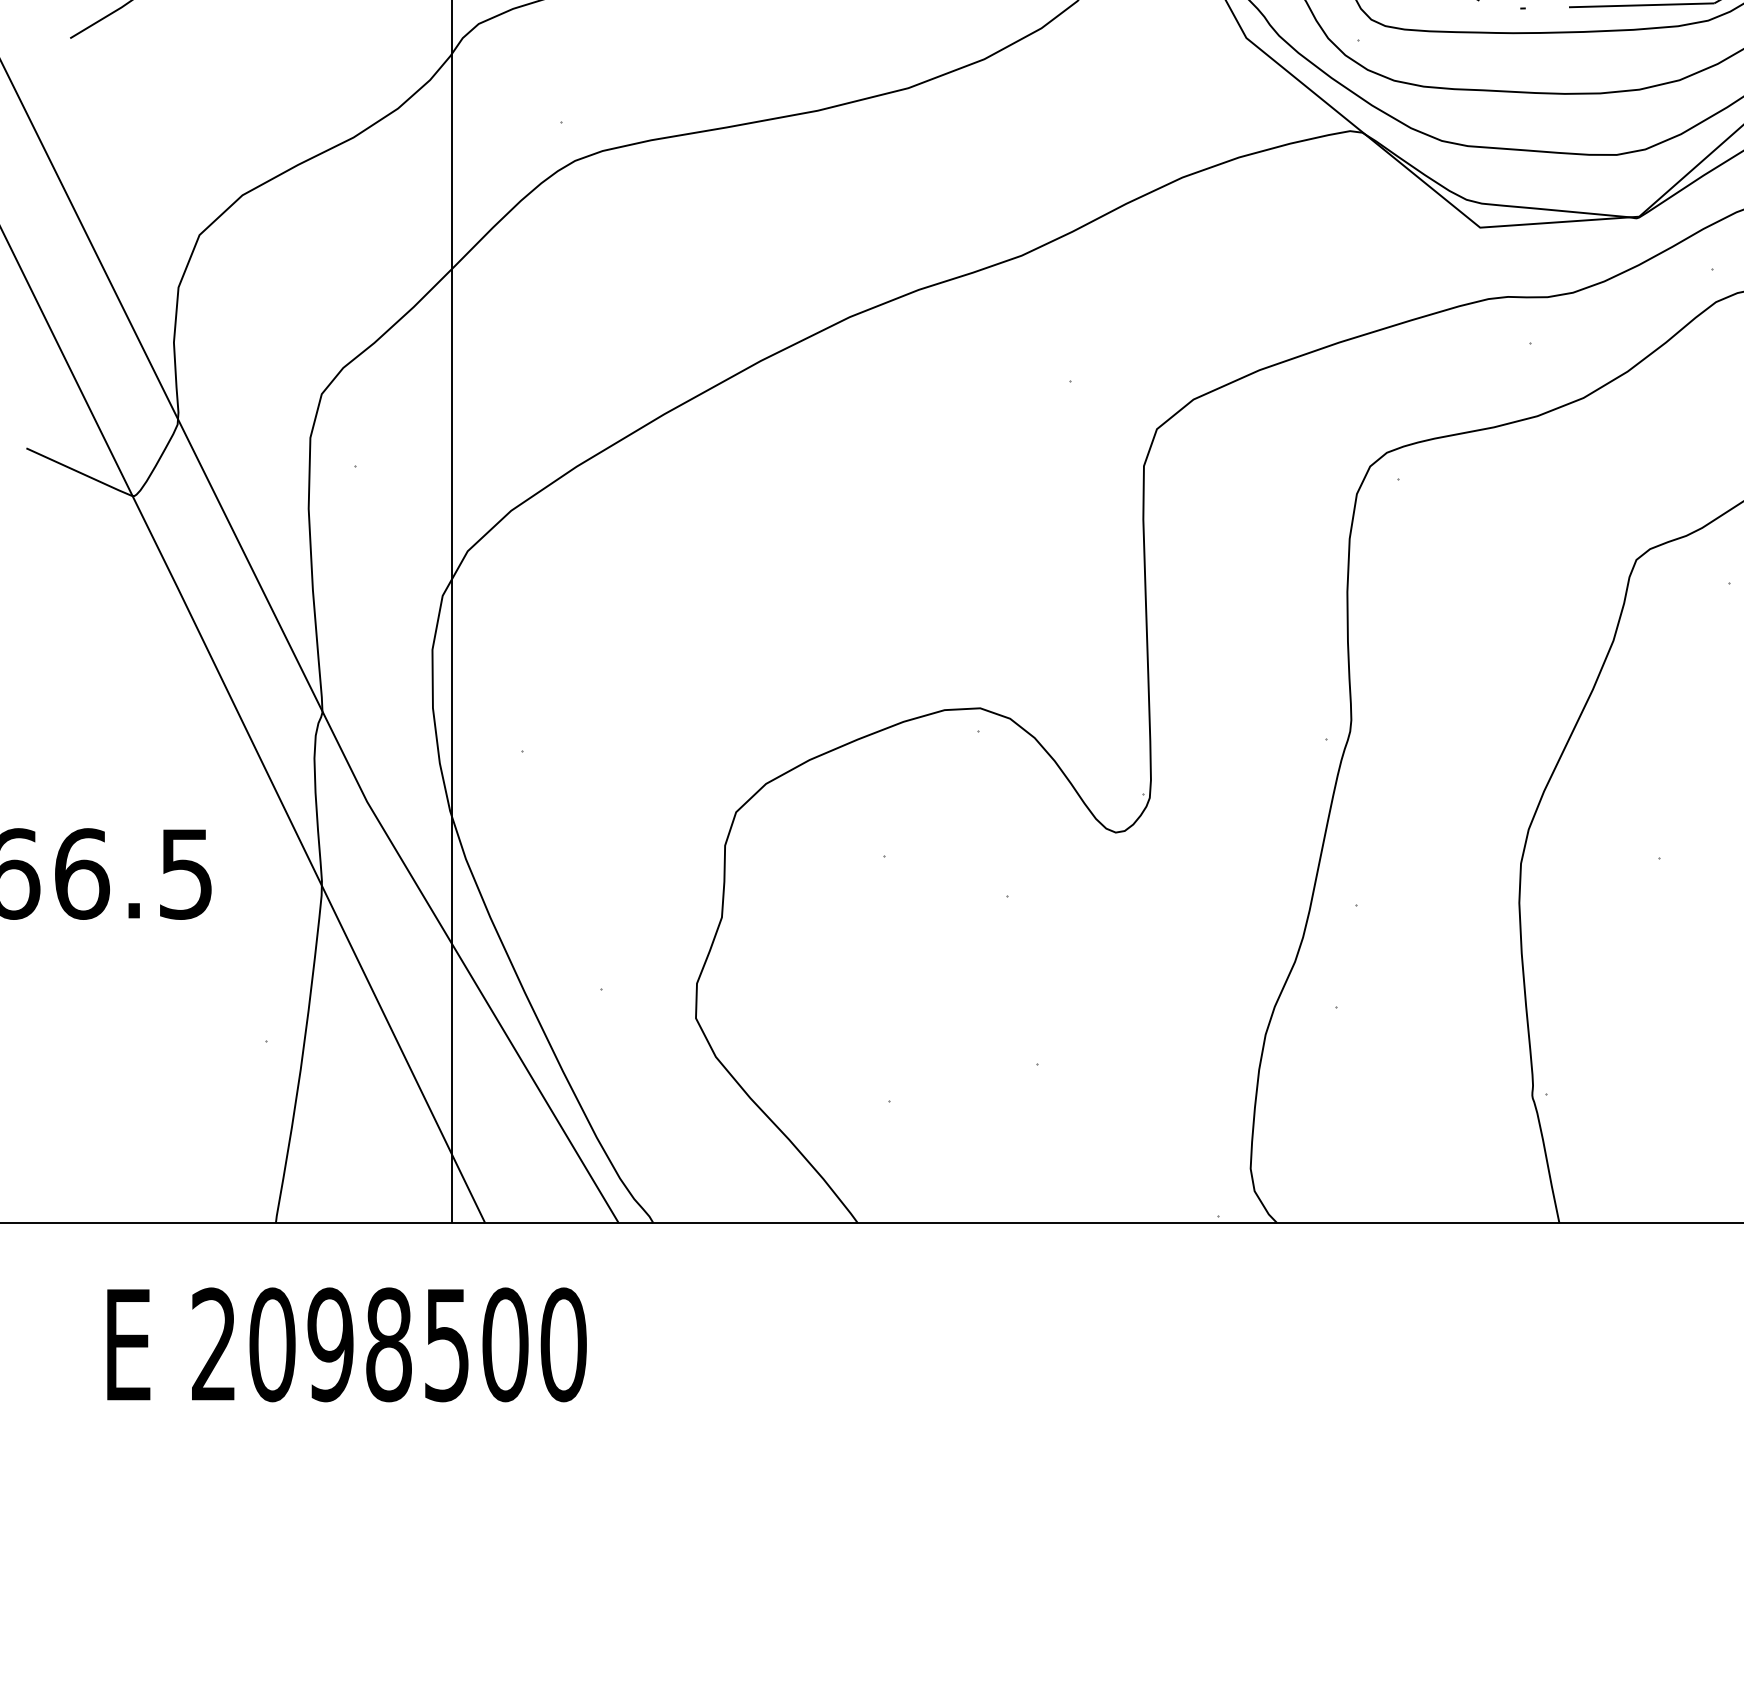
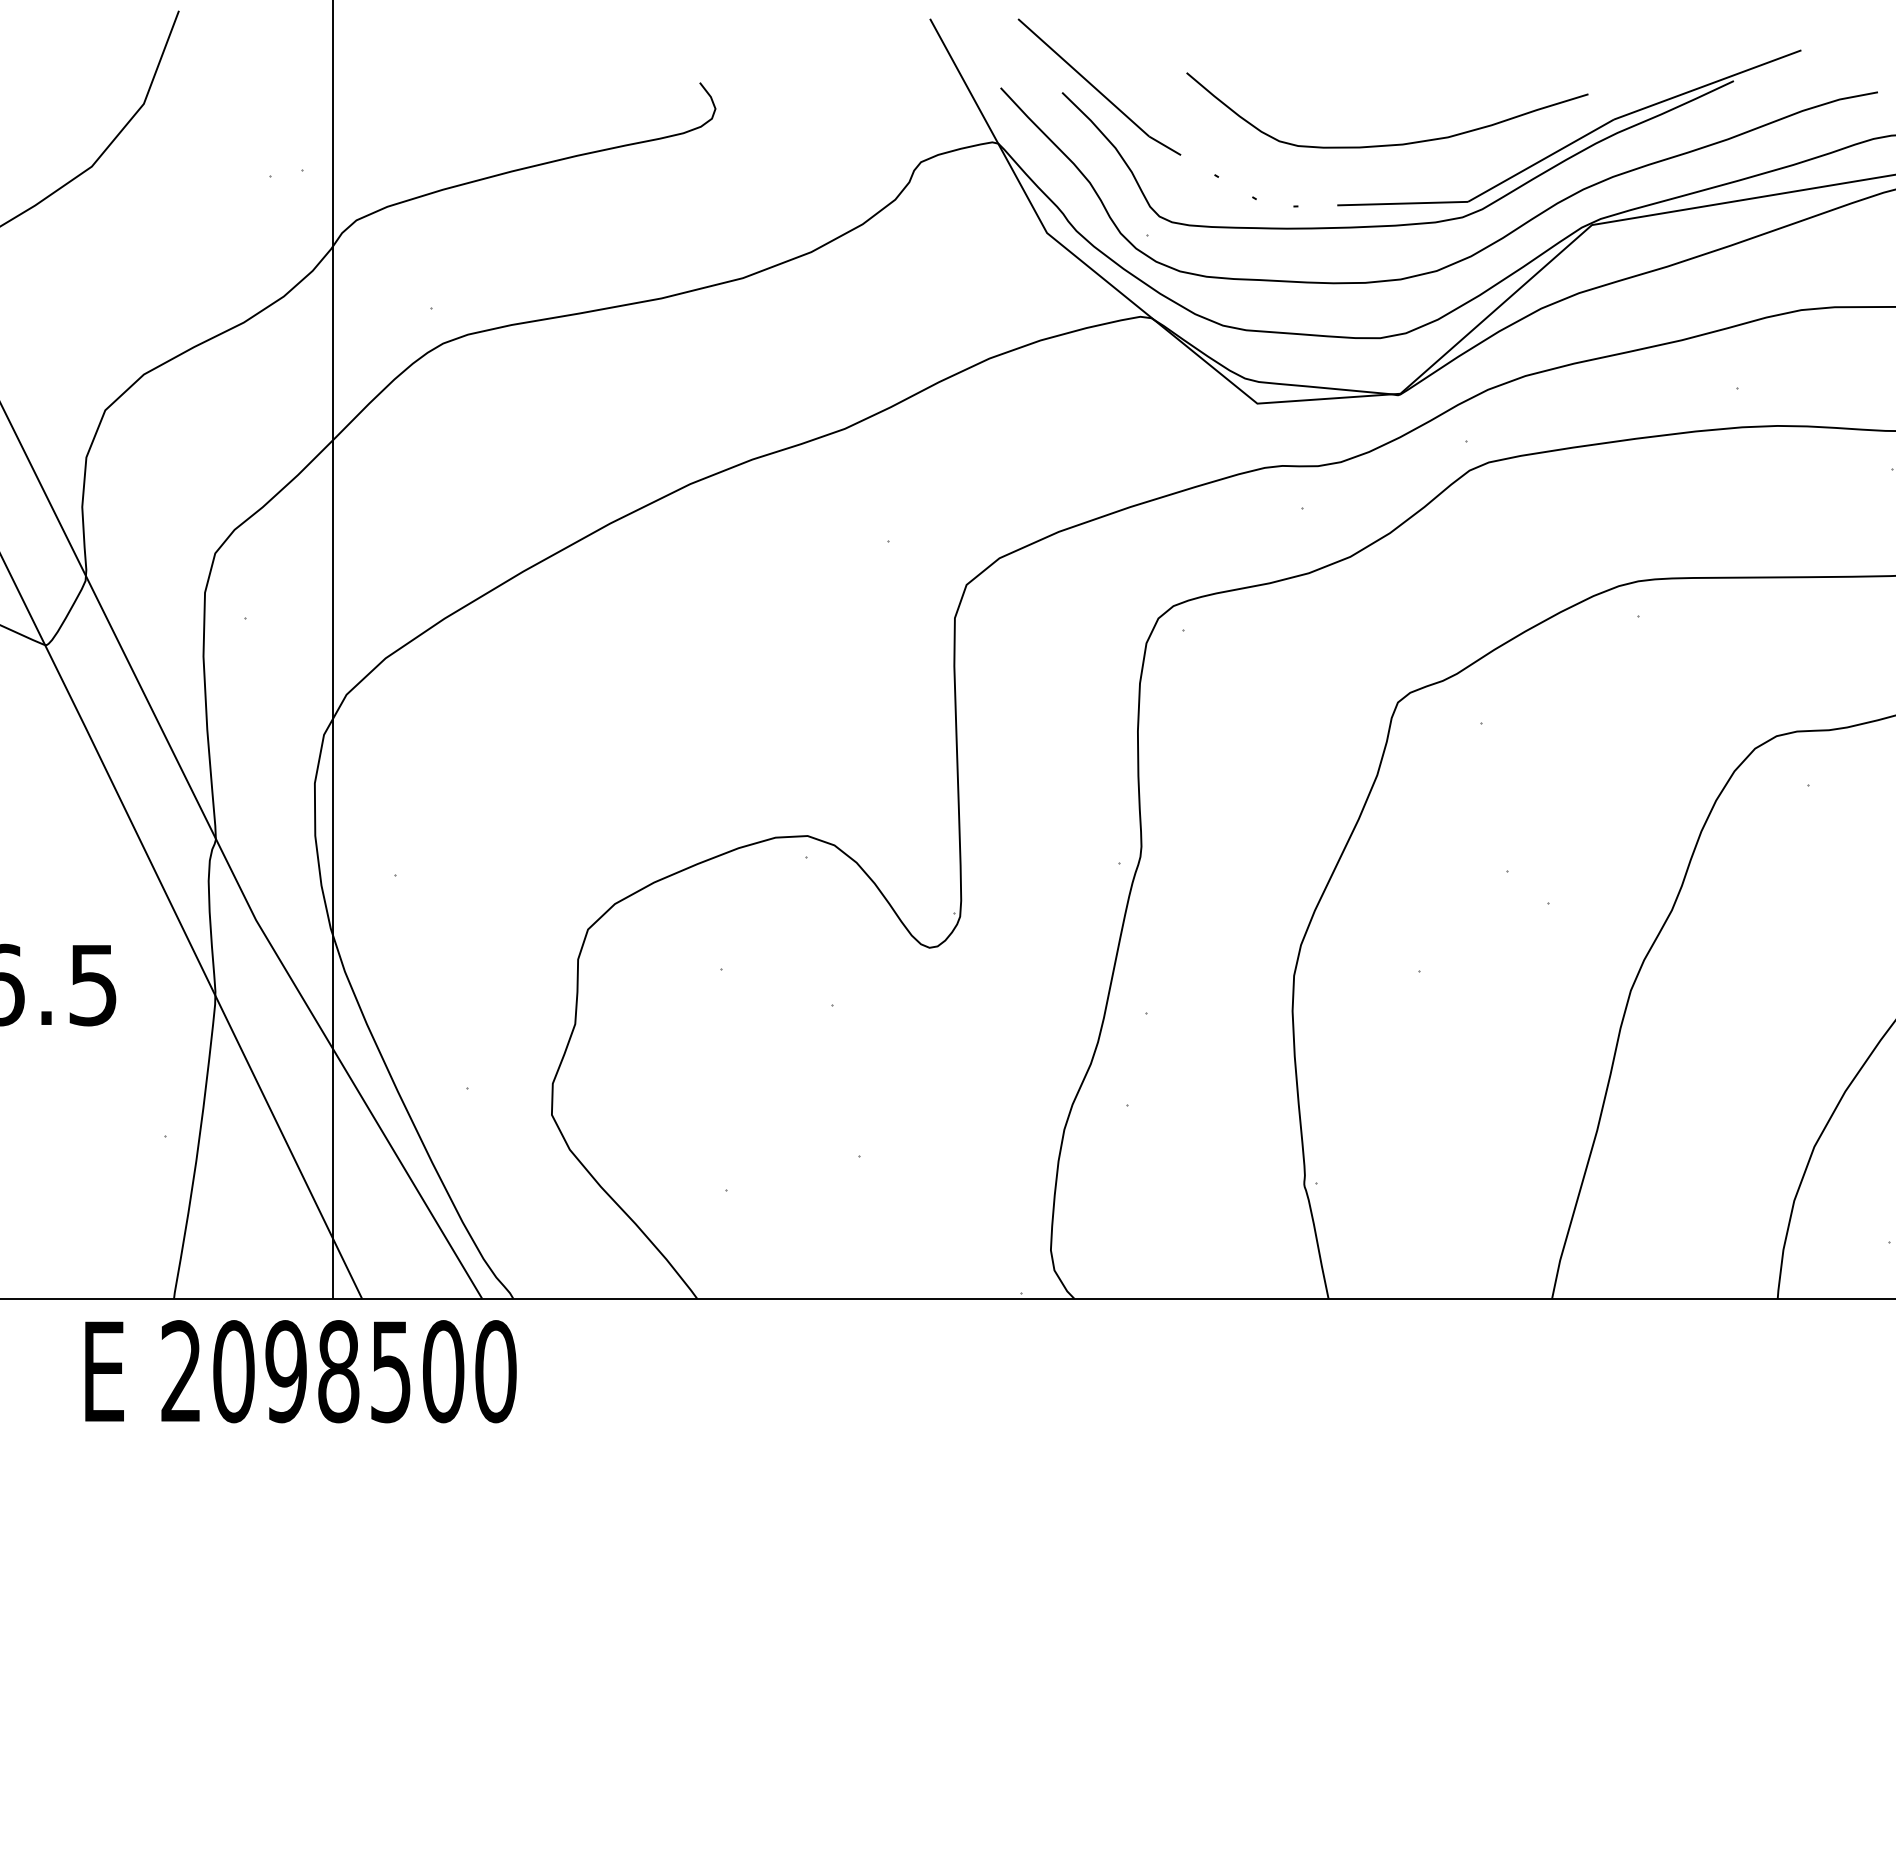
text: (346, 1344) -> (300, 1371), moved

